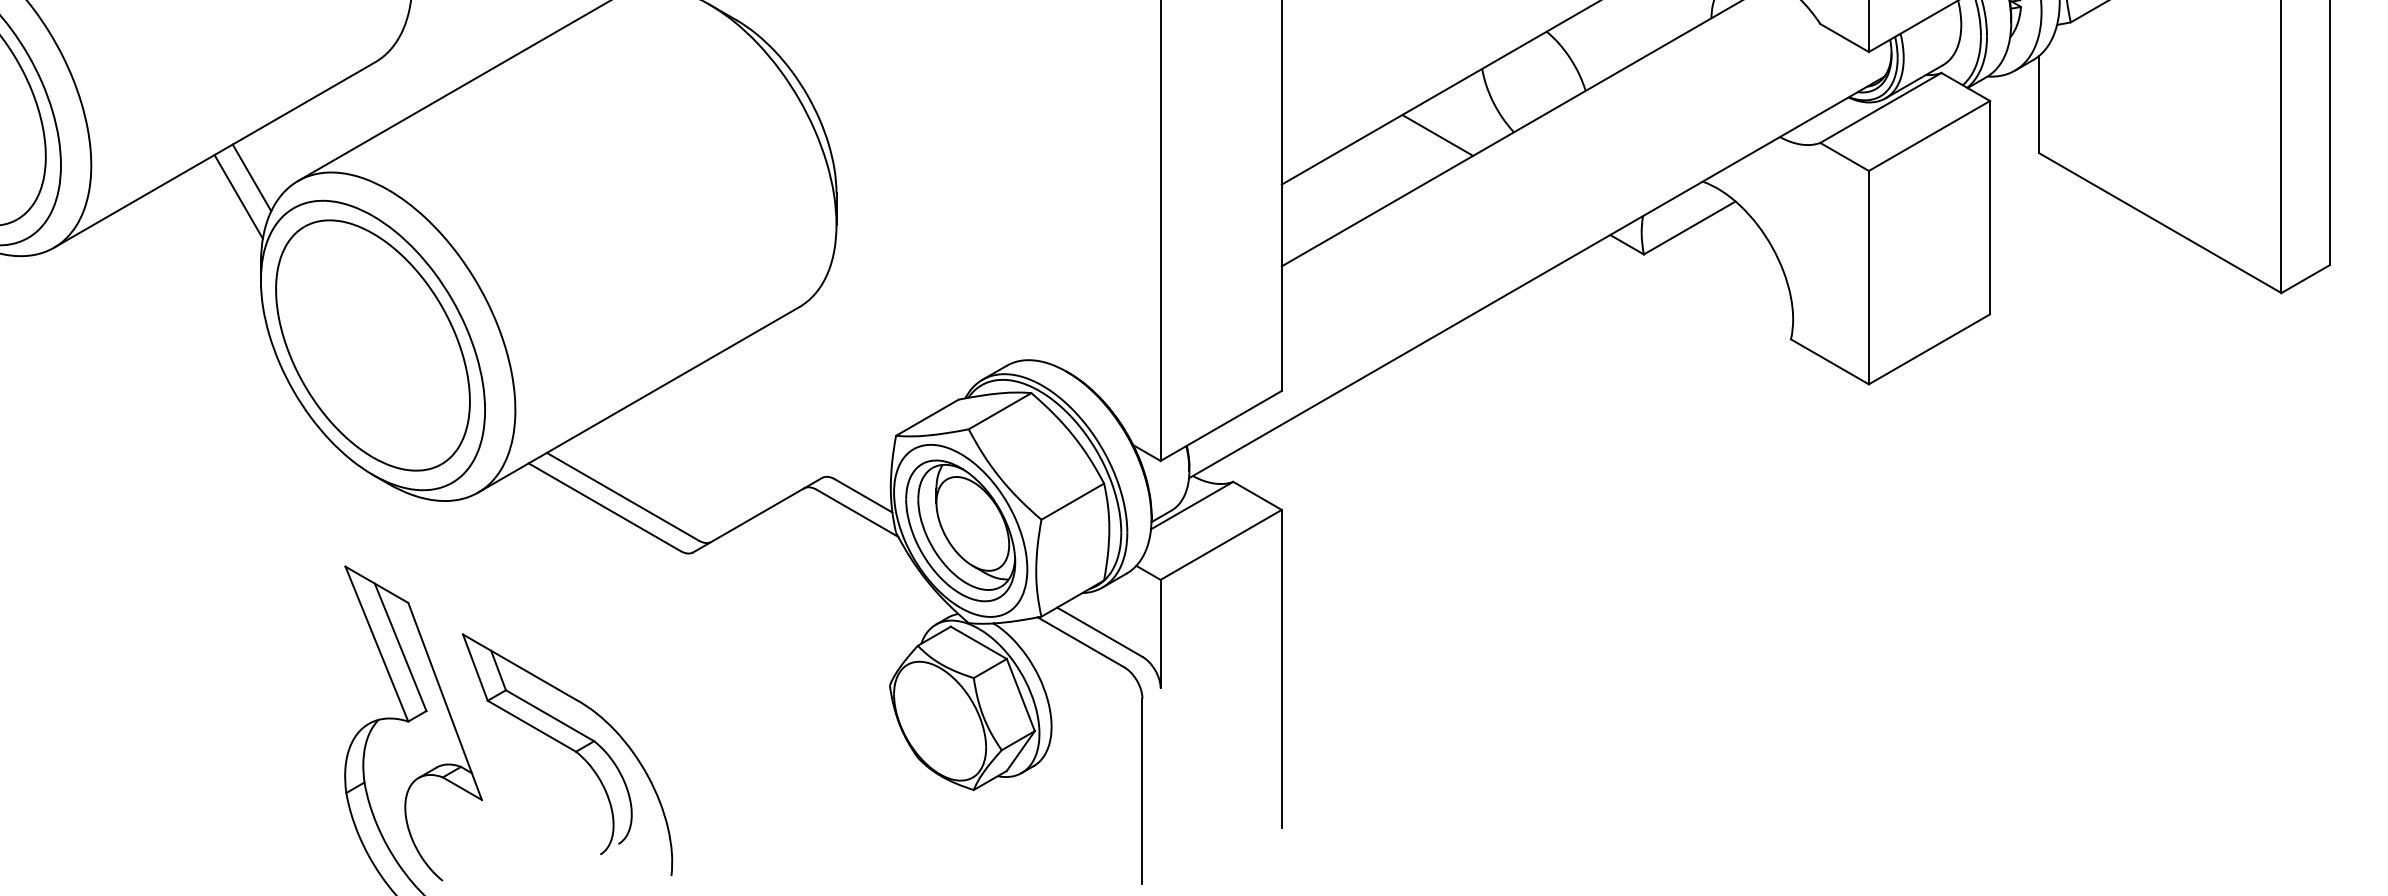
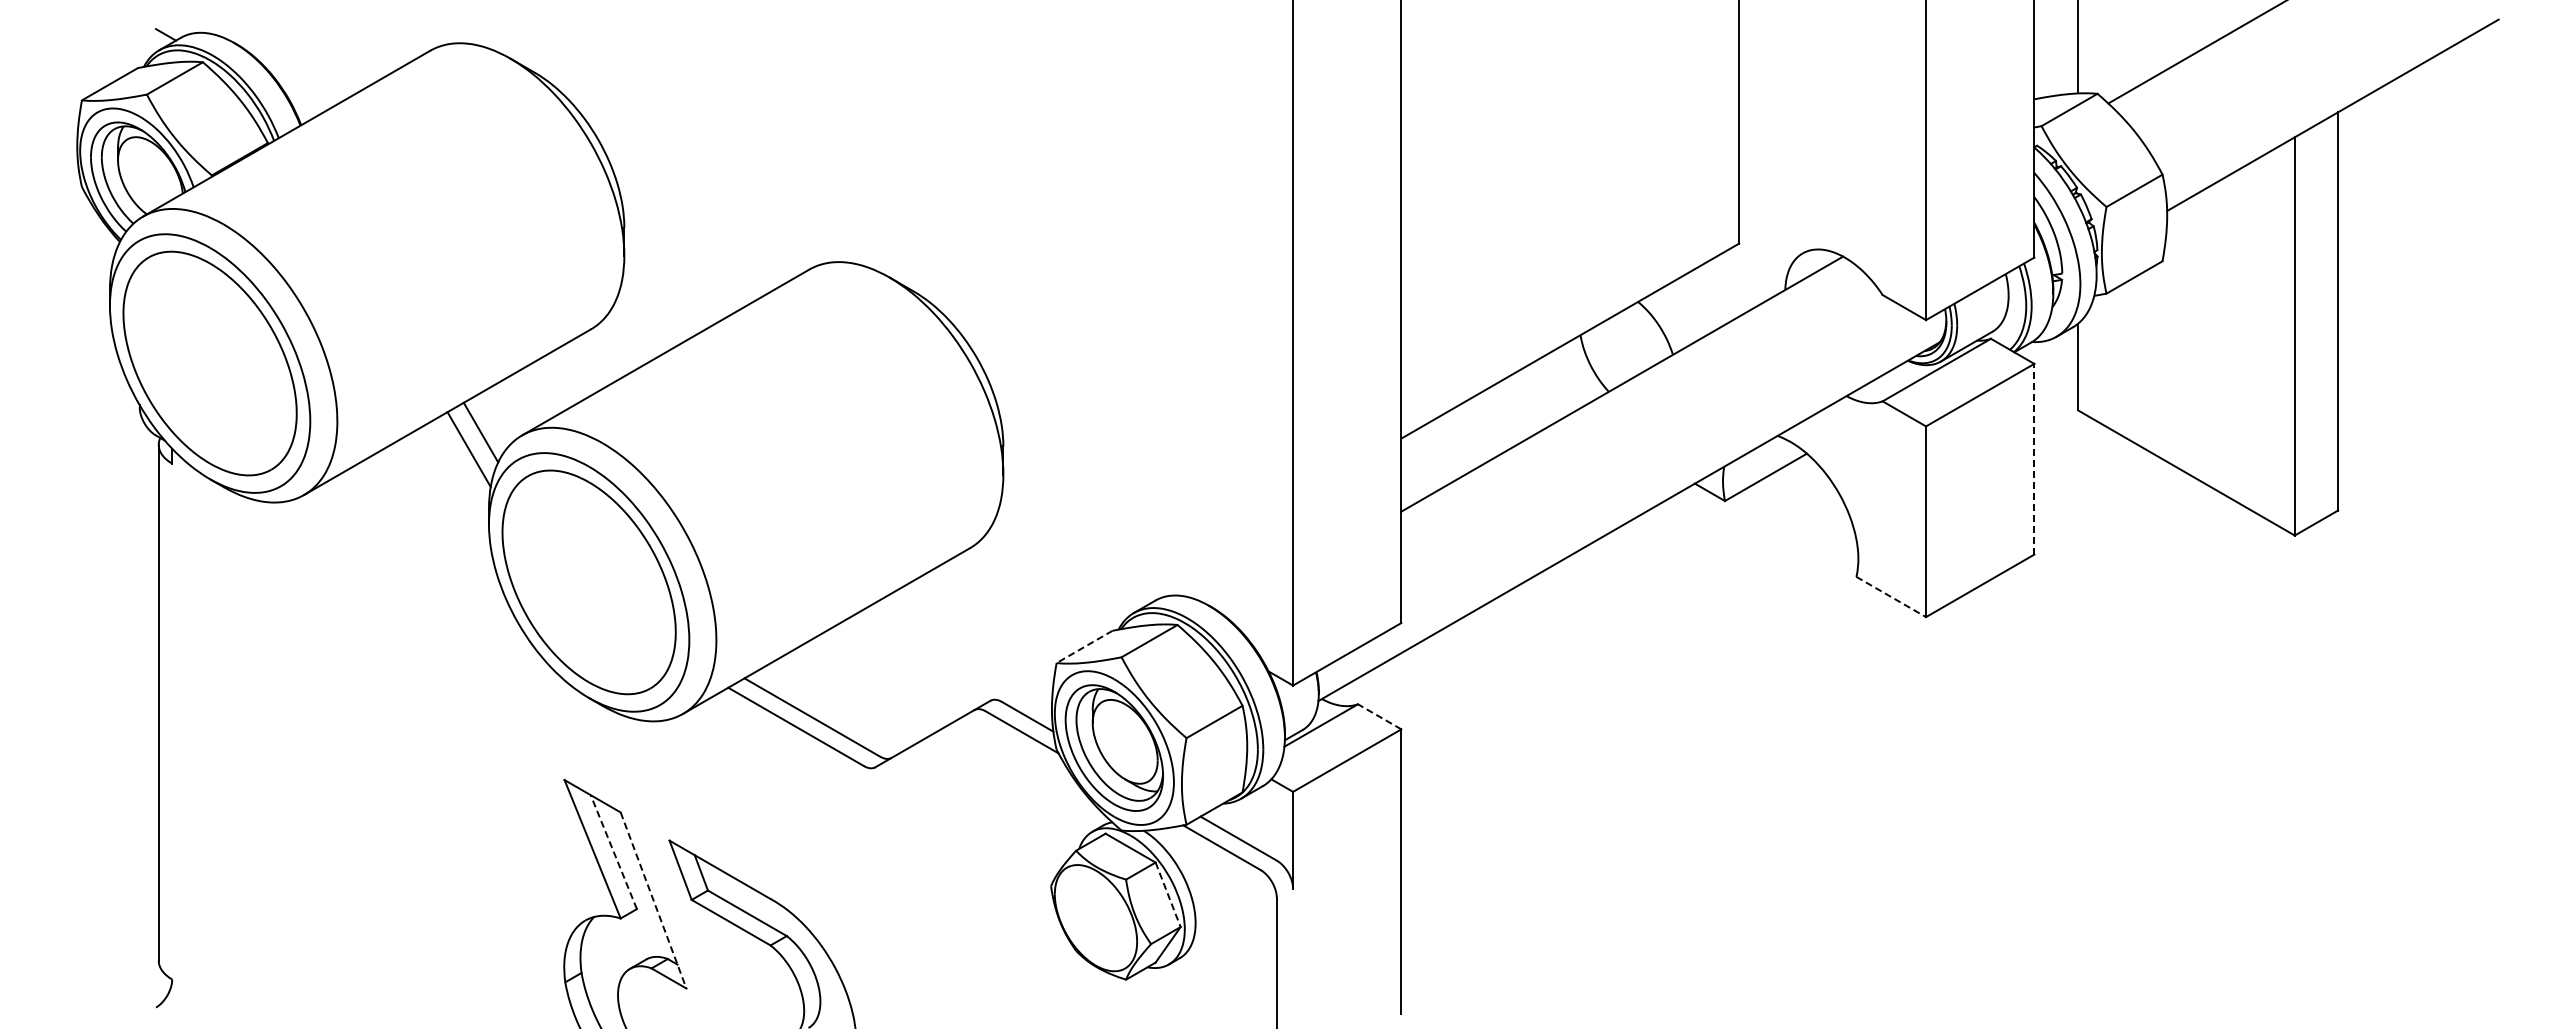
line: (1437, 135) -> (1540, 394), removed
line: (1990, 206) -> (2034, 458), solid -> dashed
line: (1830, 362) -> (1891, 597), solid -> dashed
line: (927, 418) -> (1084, 647), solid -> dashed
line: (1257, 495) -> (1379, 716), solid -> dashed
line: (400, 646) -> (613, 851), solid -> dashed
line: (1021, 694) -> (1168, 894), solid -> dashed
line: (445, 701) -> (653, 900), solid -> dashed

